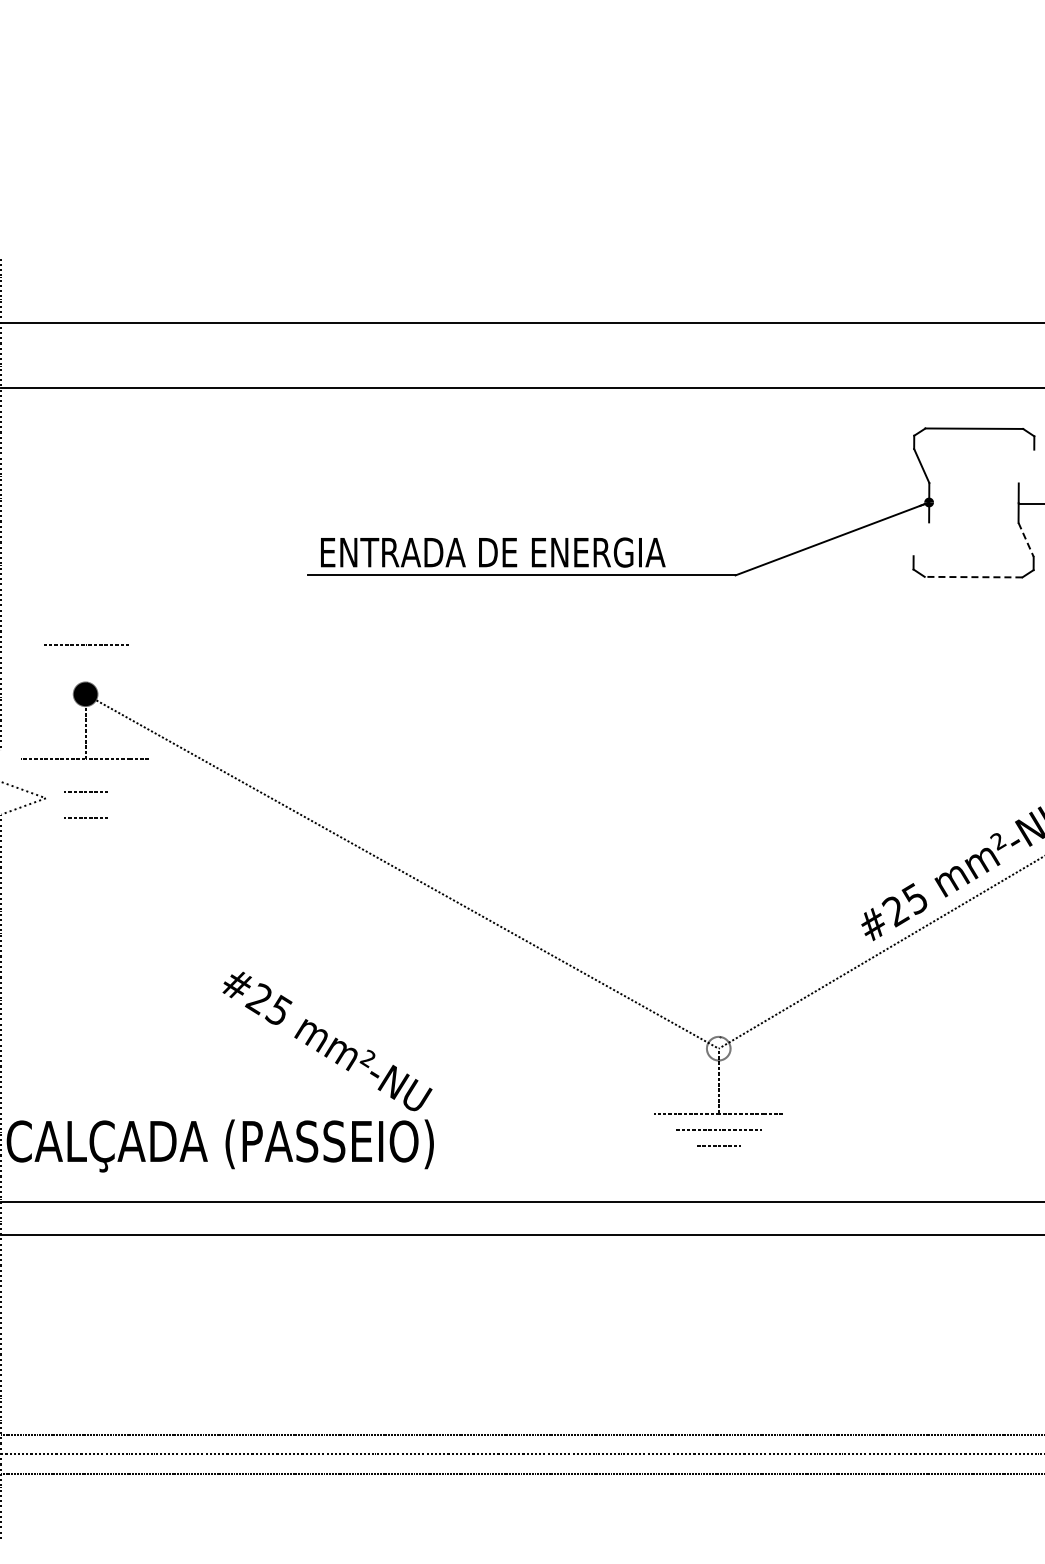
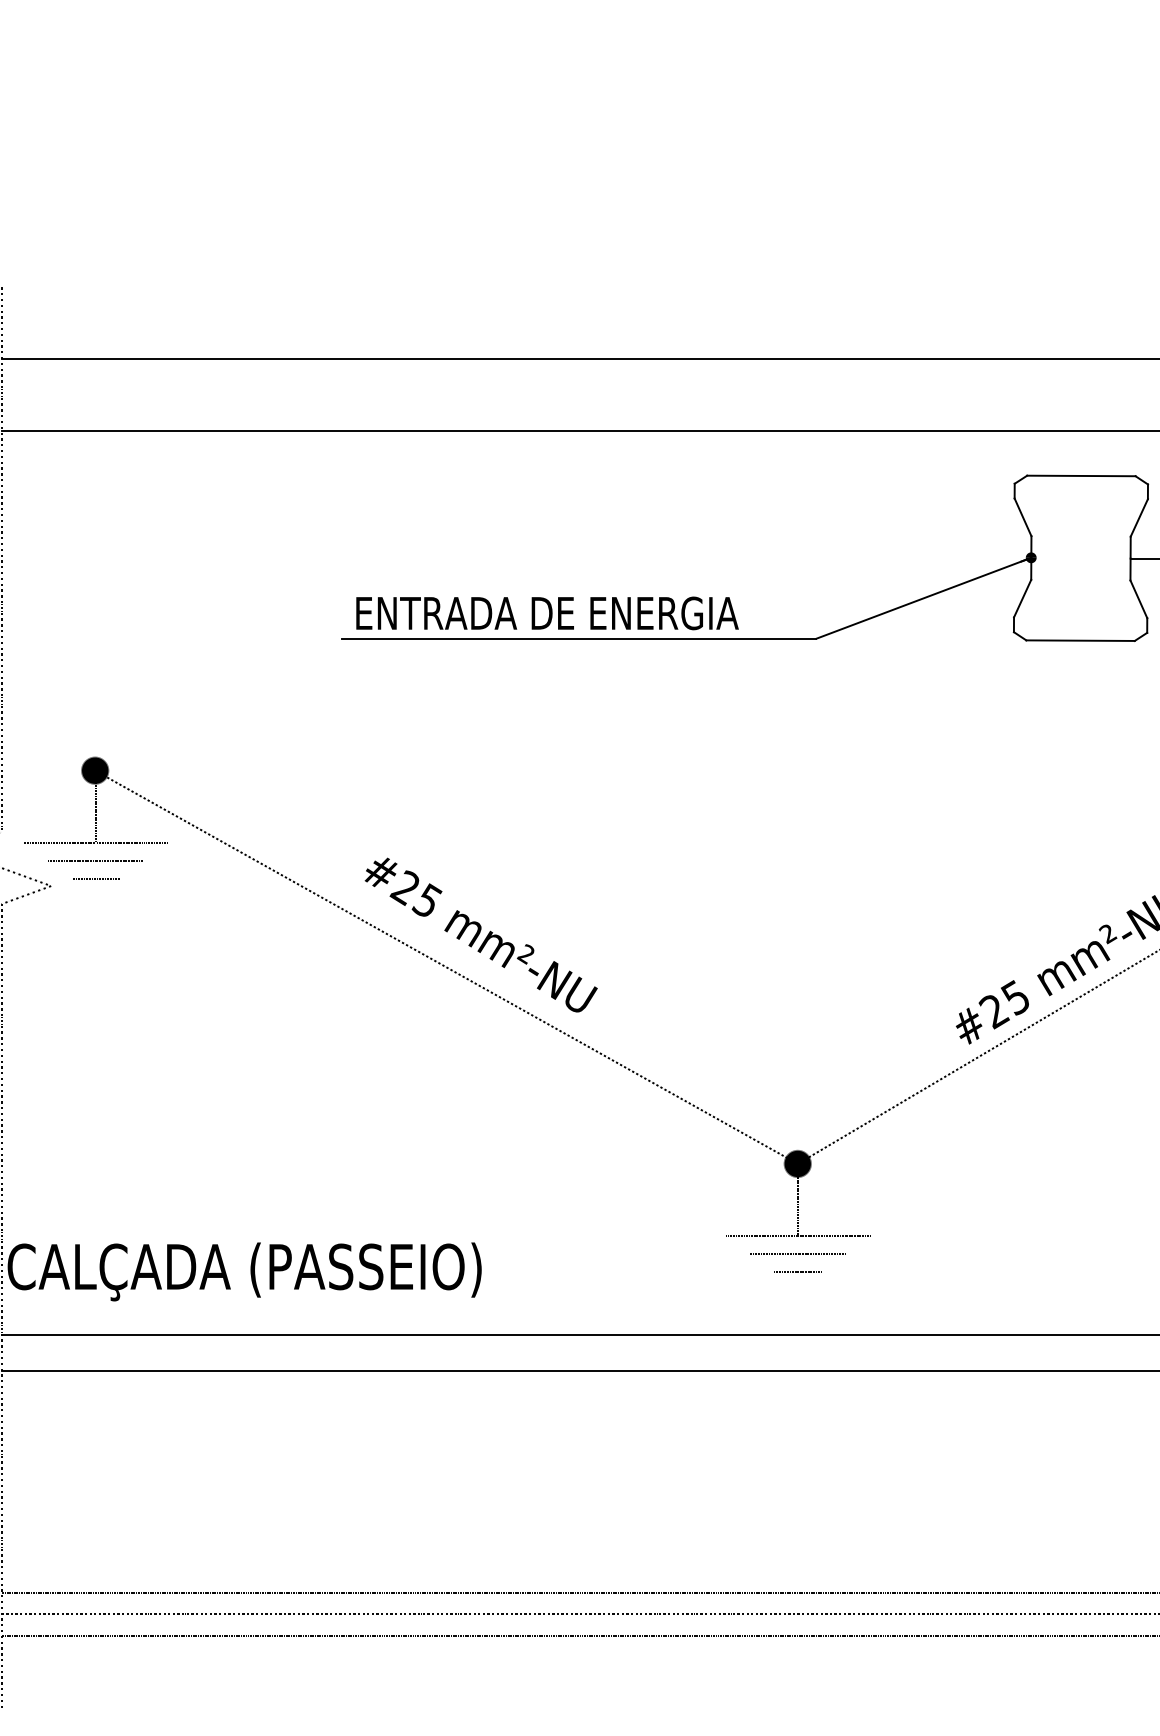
line: (1026, 466) -> (1139, 517), added
line: (921, 539) -> (1022, 598), added
line: (1026, 539) -> (1139, 598), dashed -> solid
line: (973, 577) -> (1080, 641), dashed -> solid
line: (86, 644) -> (96, 859), moved
line: (85, 817) -> (95, 907), removed
text: (327, 1041) -> (481, 935), moved
fill: (718, 1048) -> (797, 1163), added

